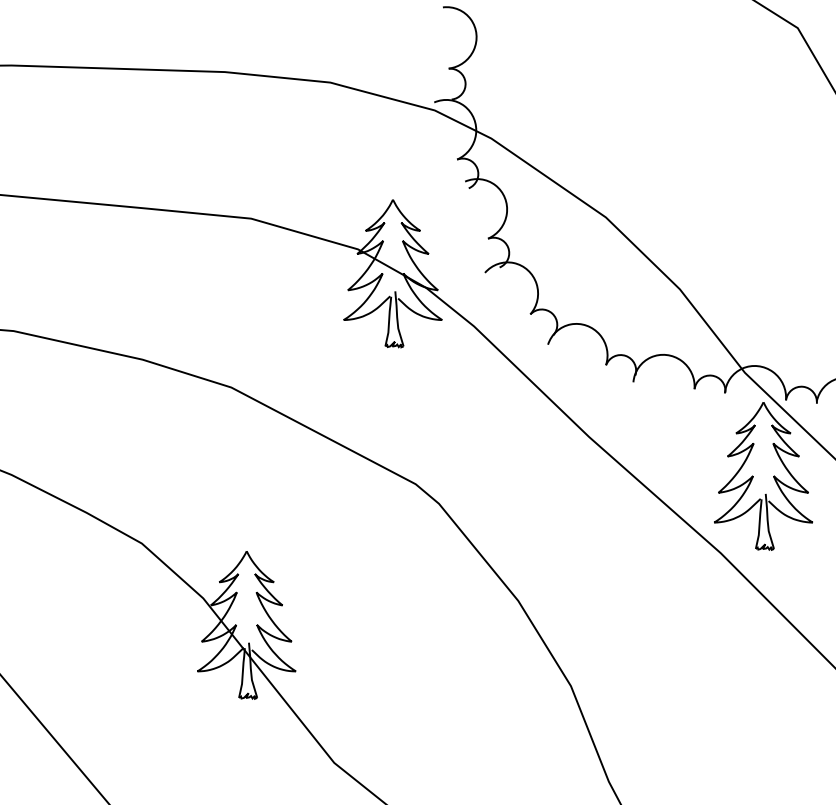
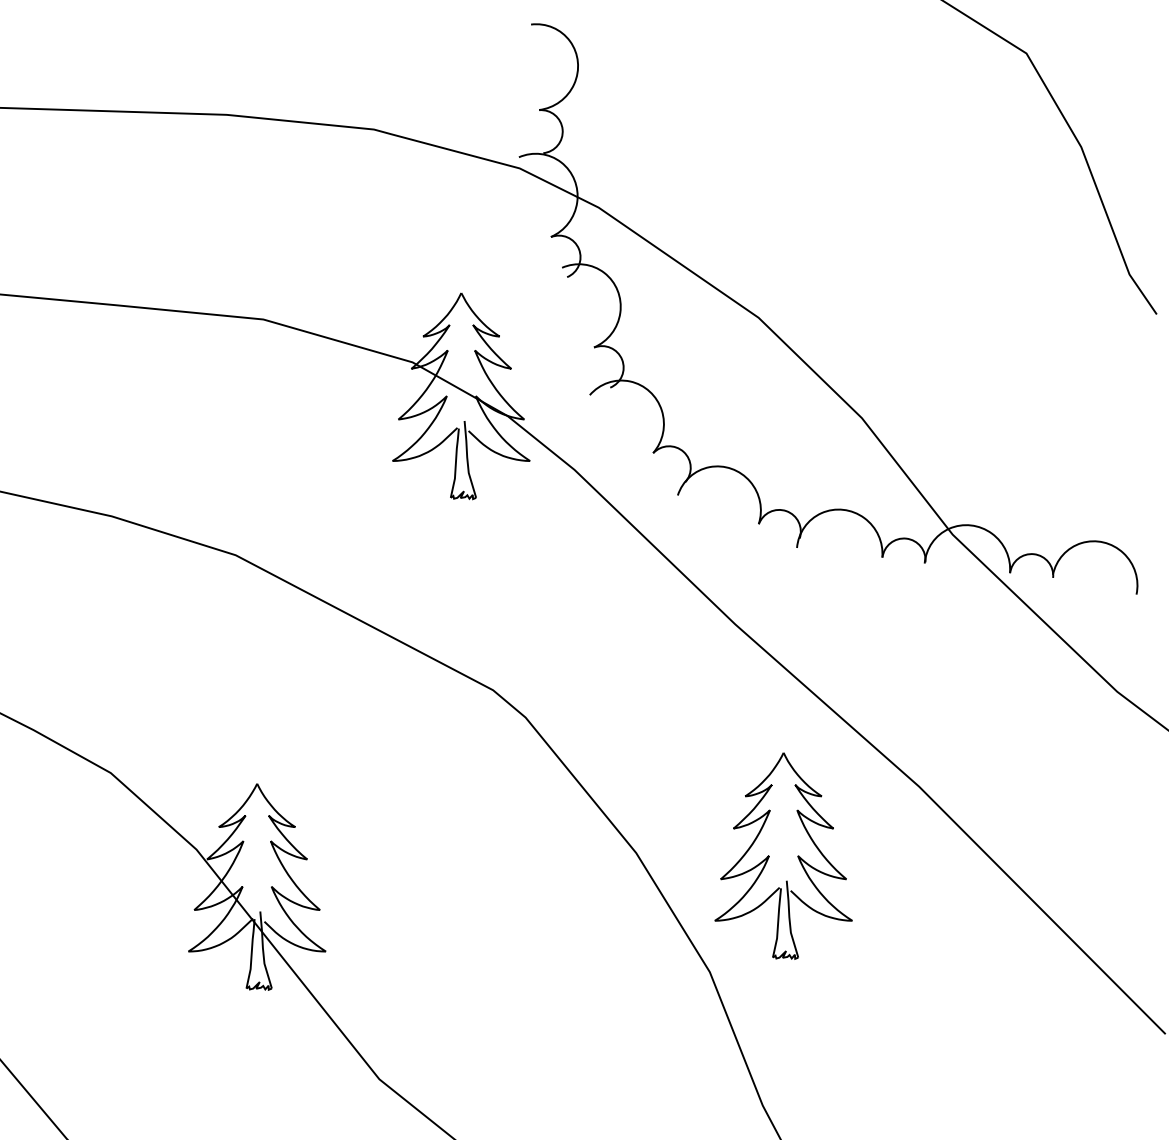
part: (753, 475) -> (769, 855), moved

